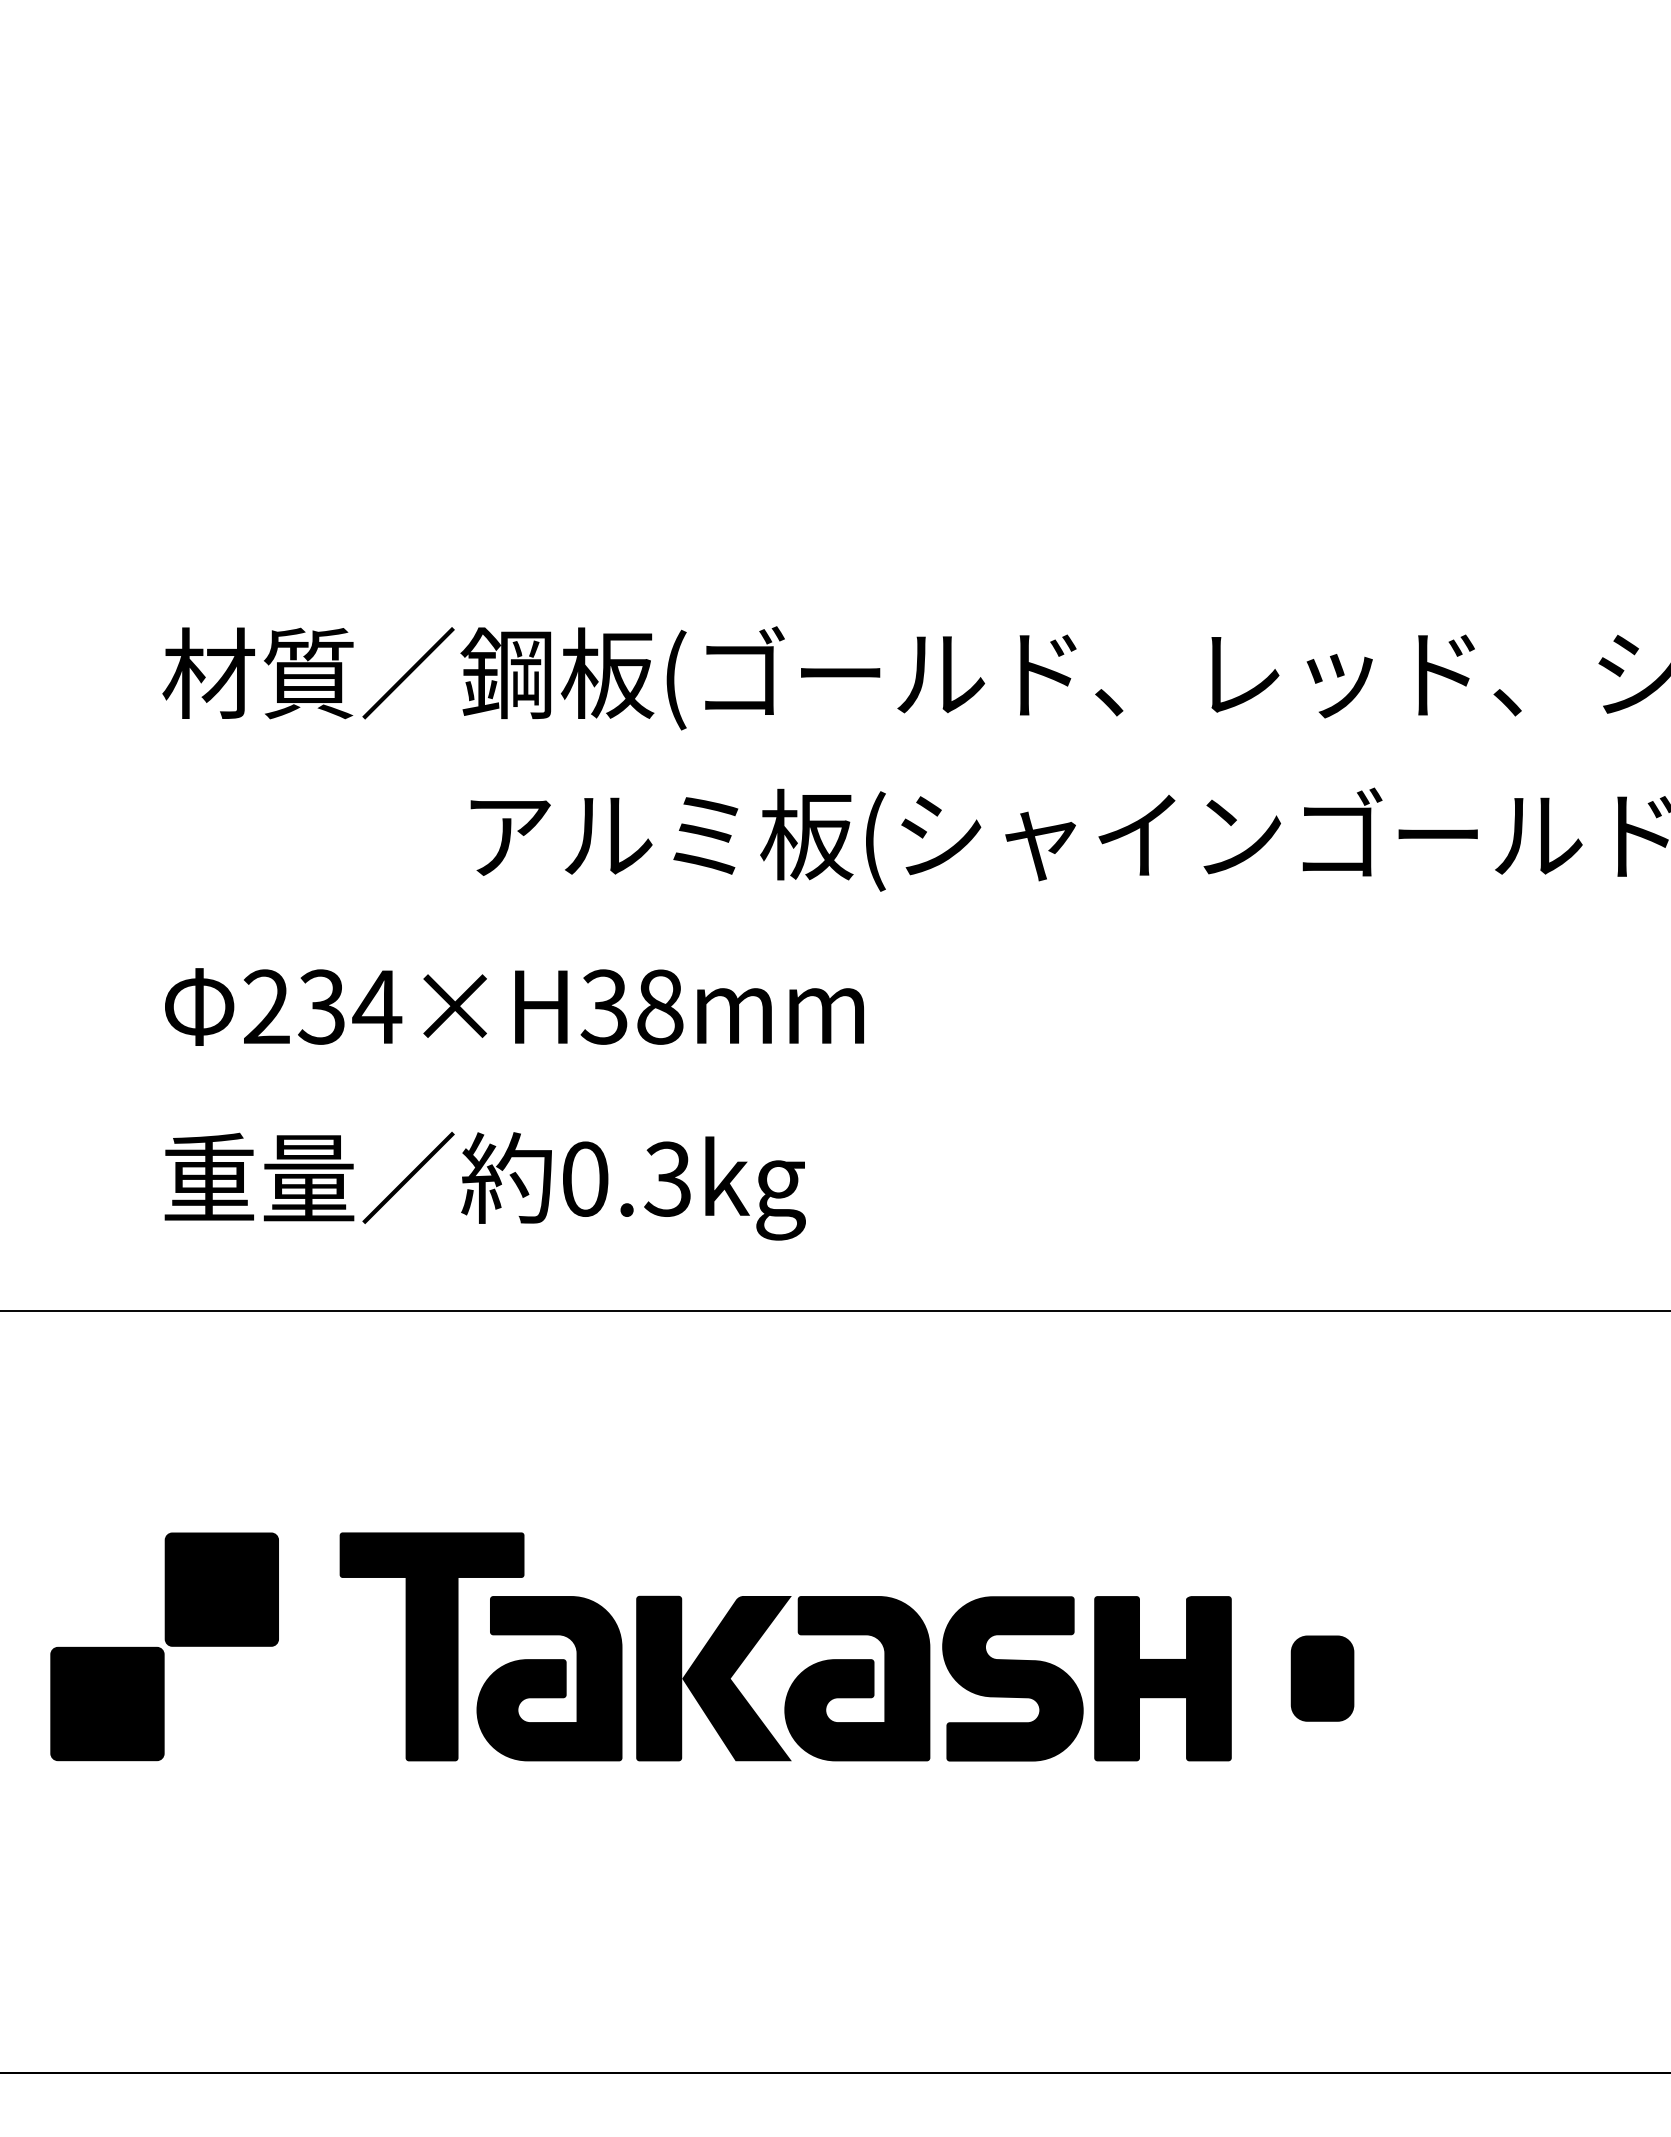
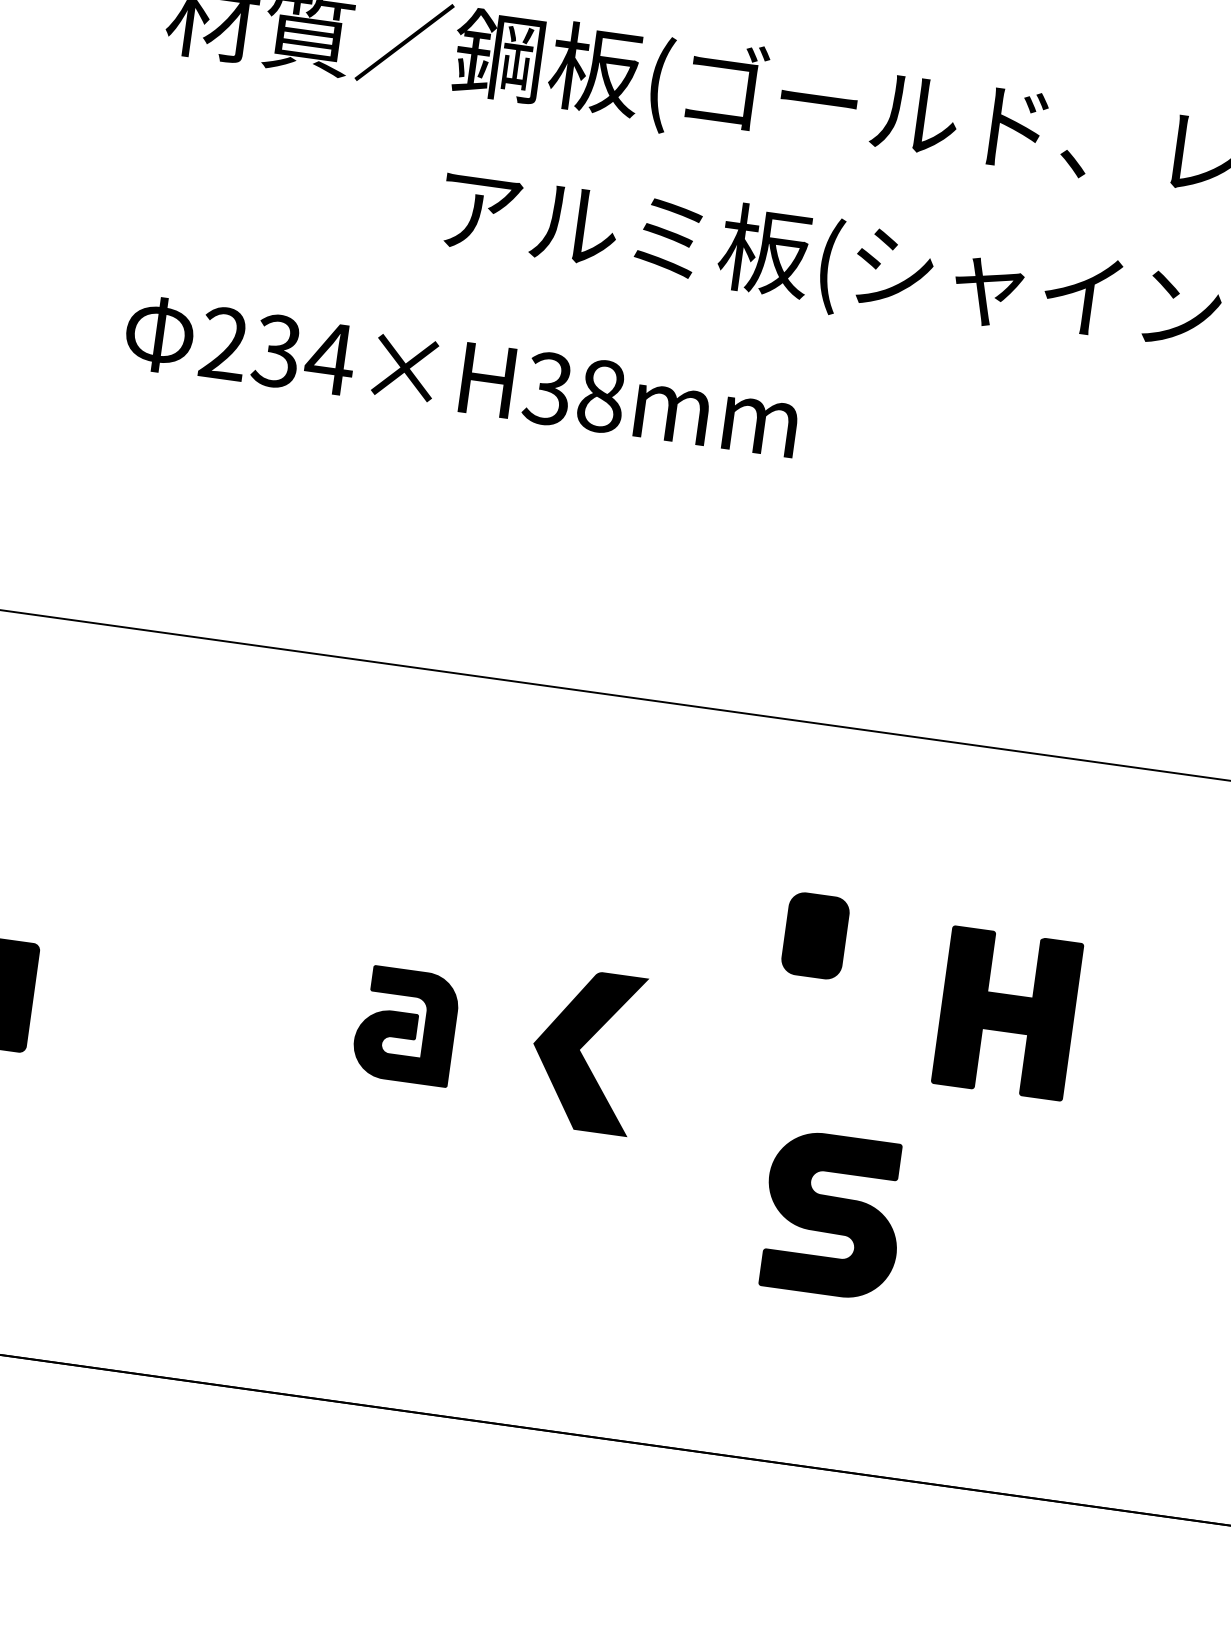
part: (484, 1185) -> (409, 544), removed
fill: (221, 1589) -> (103, 896), removed
fill: (431, 1646) -> (297, 979), removed
part: (549, 1678) -> (406, 1025), size x0.7
fill: (659, 1678) -> (511, 1040), removed
fill: (857, 1678) -> (701, 1066), removed
part: (1012, 1678) -> (832, 1214), moved
part: (1162, 1678) -> (1007, 1013), moved
part: (1322, 1678) -> (815, 935), moved

